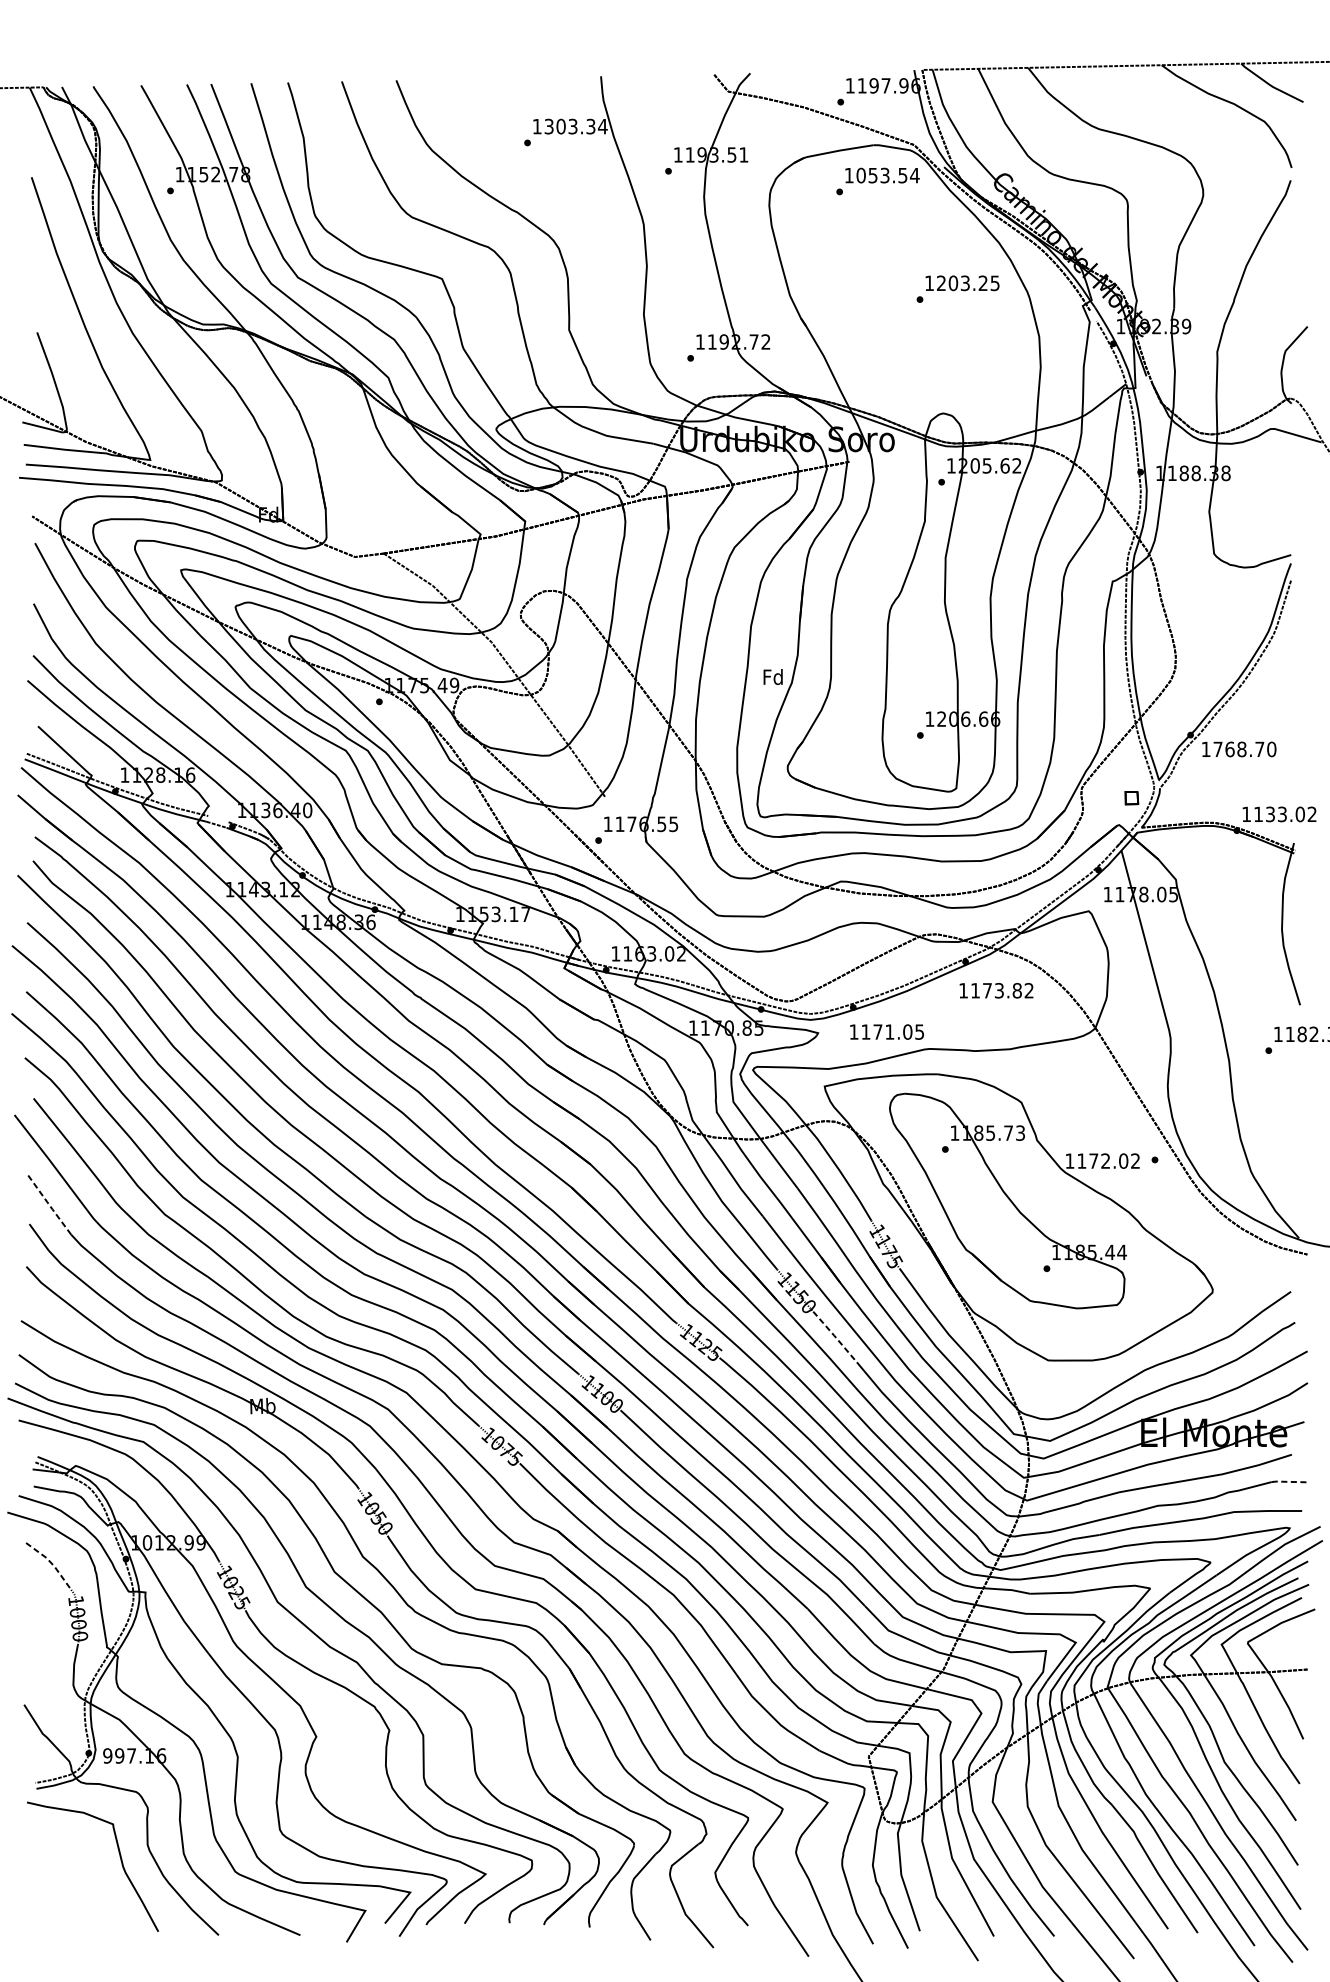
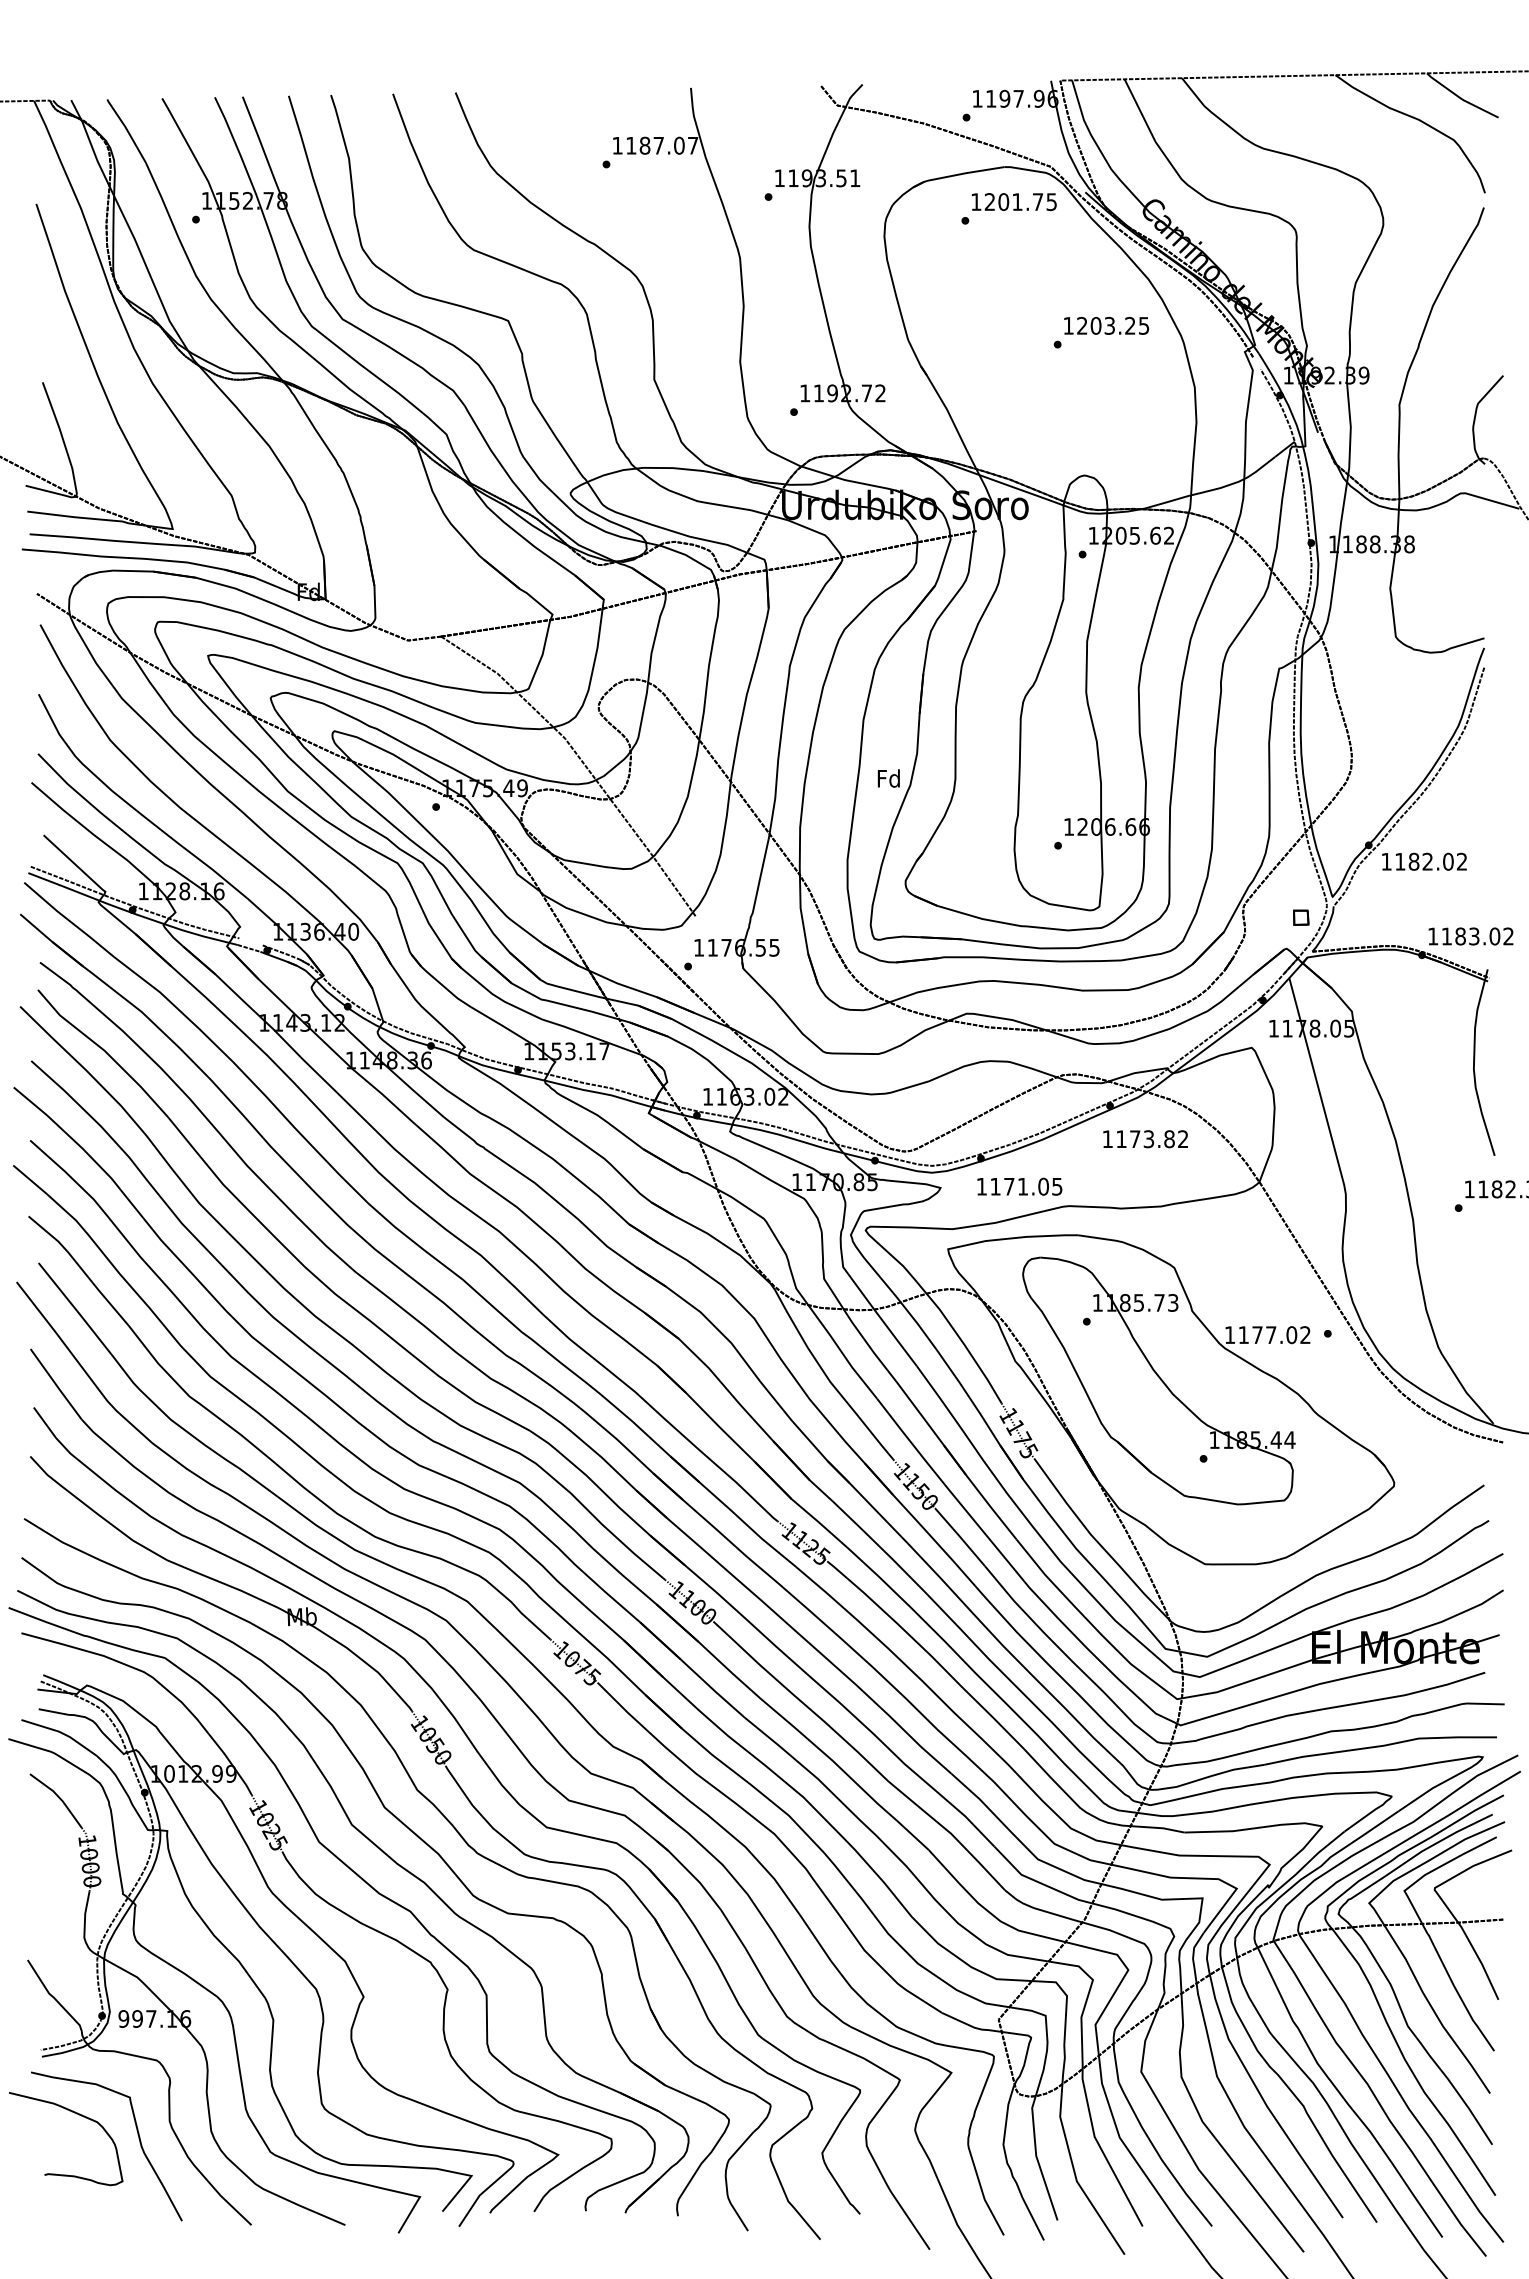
text: (576, 126) -> (662, 145), 1303.34 -> 1187.07
text: (887, 175) -> (1020, 202), 1053.54 -> 1201.75
text: (1245, 749) -> (1431, 861), 1768.70 -> 1182.02
text: (1270, 814) -> (1460, 936), 1133.02 -> 1183.02
text: (1105, 1160) -> (1271, 1334), 1172.02 -> 1177.02
line: (49, 1204) -> (56, 1384), dashed -> solid
line: (835, 1337) -> (960, 1537), dashed -> solid
line: (1289, 1481) -> (1482, 1703), dashed -> solid
line: (51, 1563) -> (59, 1797), dashed -> solid
curve: (66, 1839) -> (76, 2114), added

